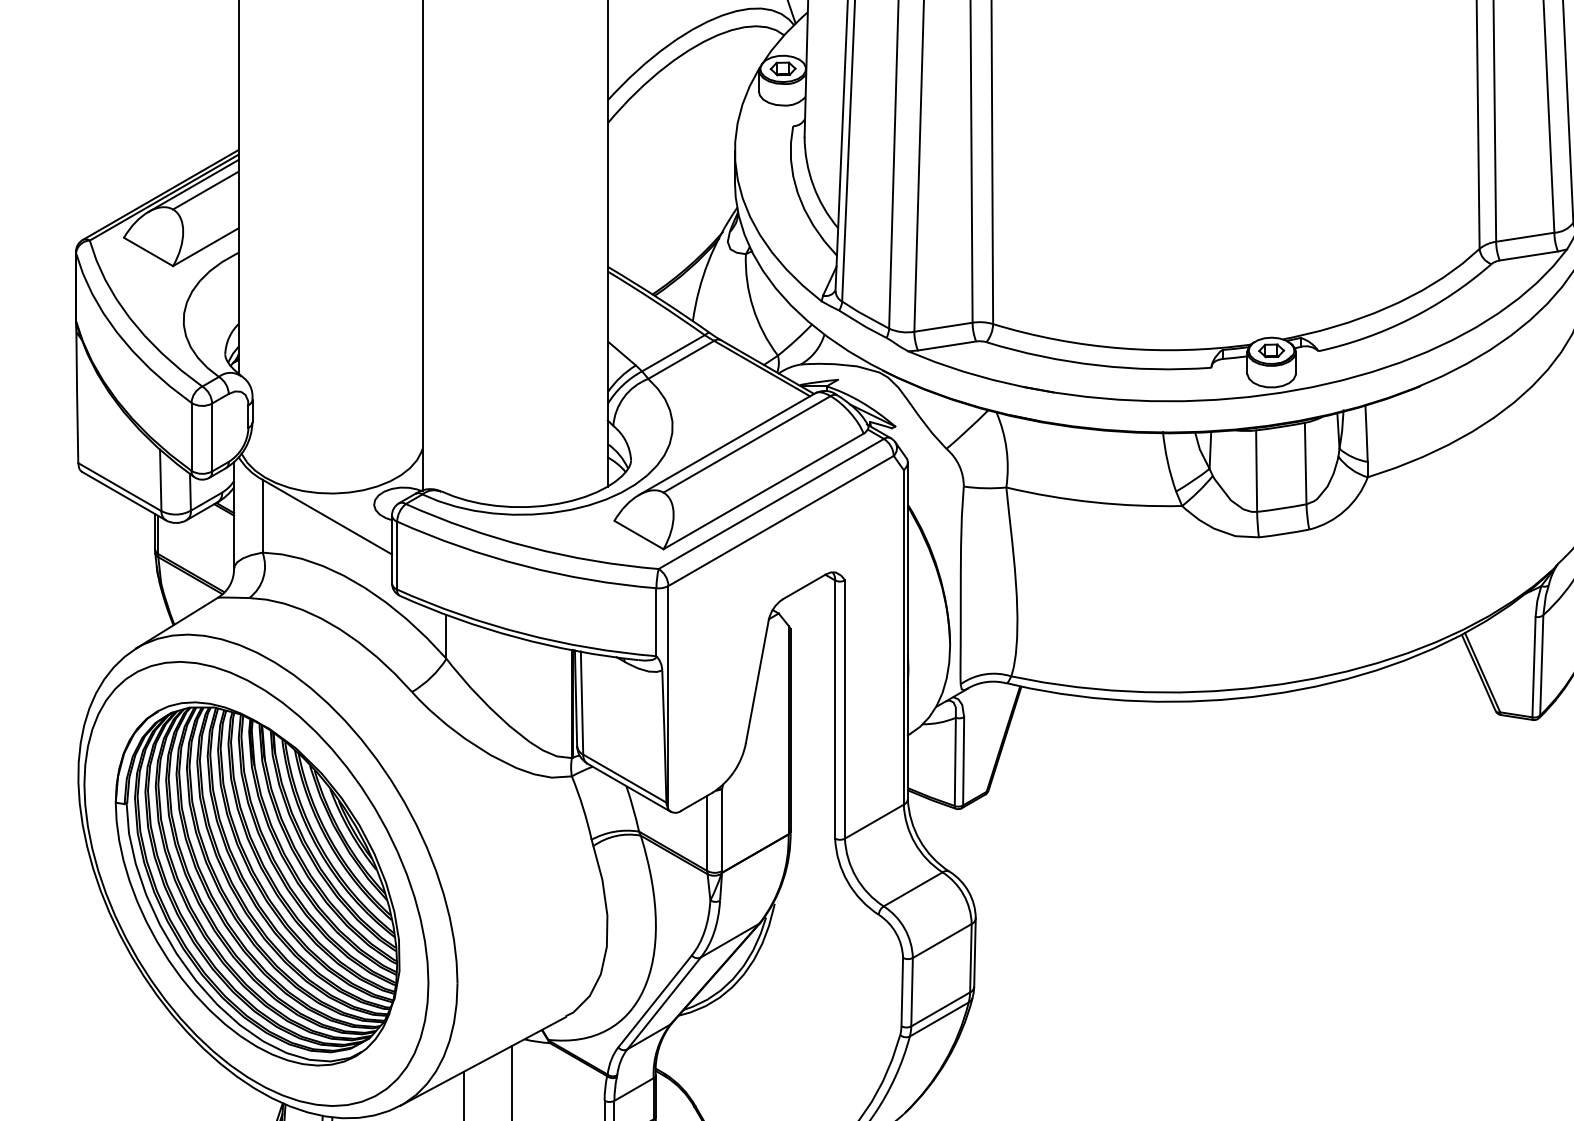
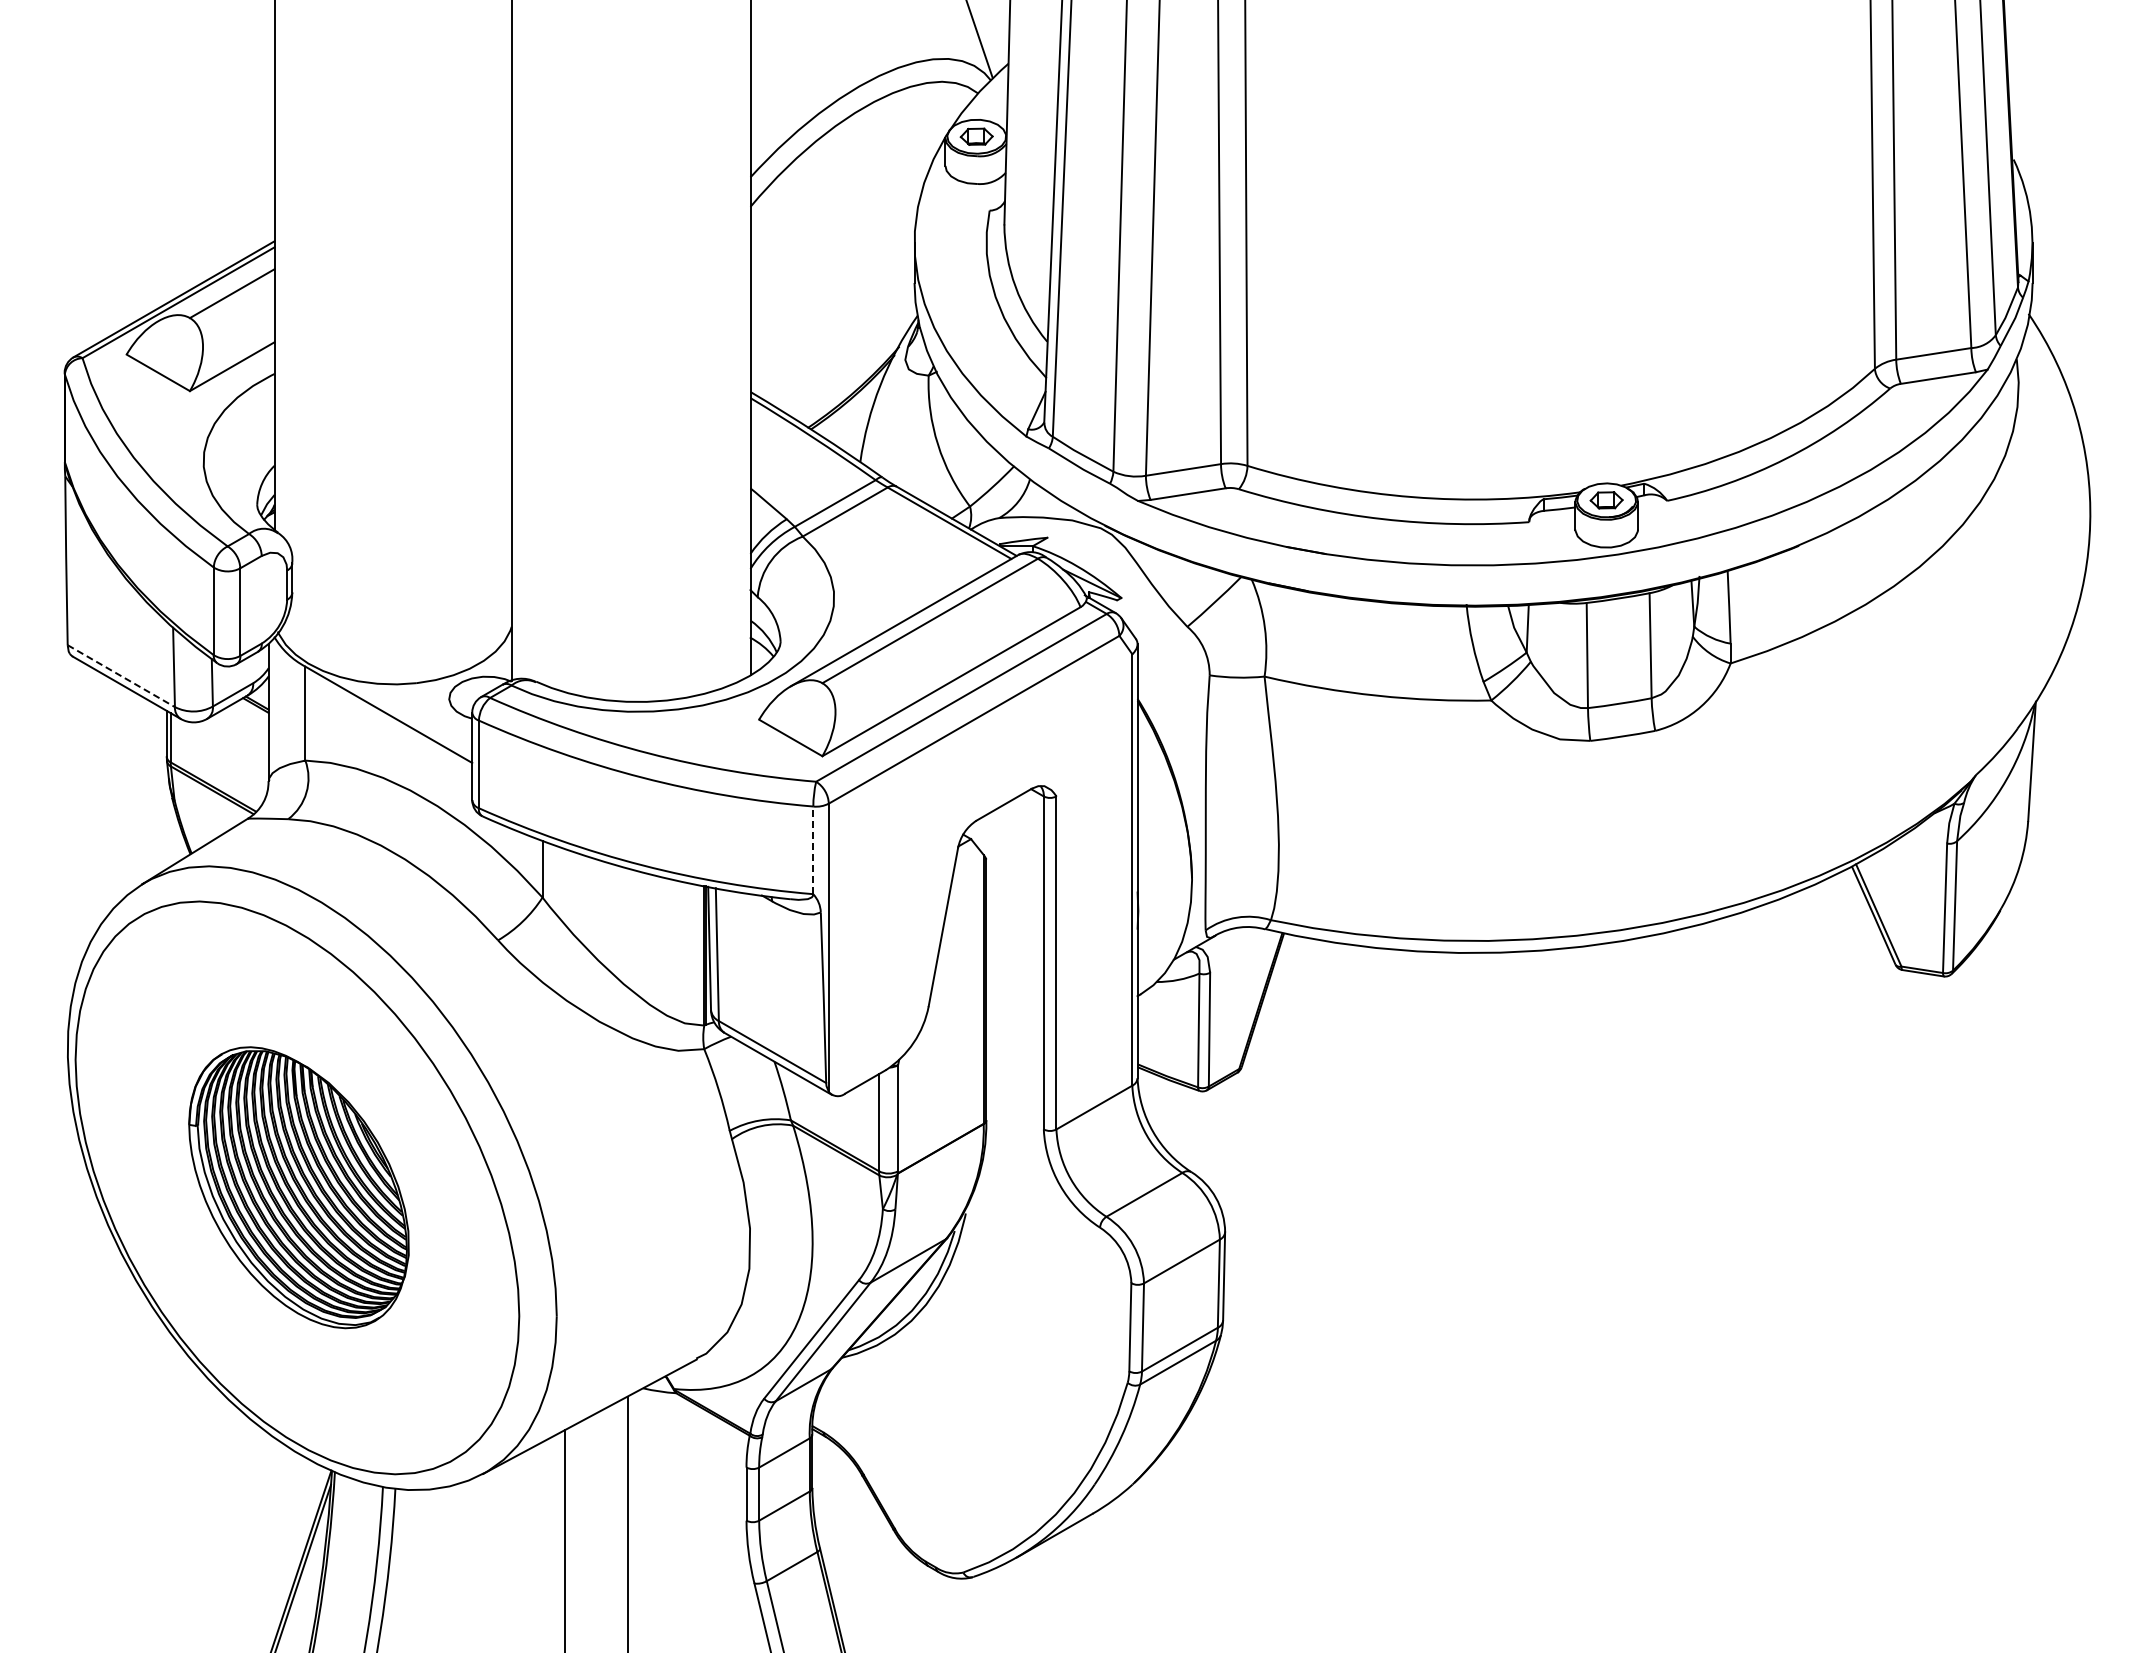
line: (193, 185) -> (216, 287), removed
line: (120, 487) -> (121, 676), solid -> dashed
line: (656, 622) -> (813, 850), solid -> dashed
part: (257, 883) -> (298, 1187), size x0.6

